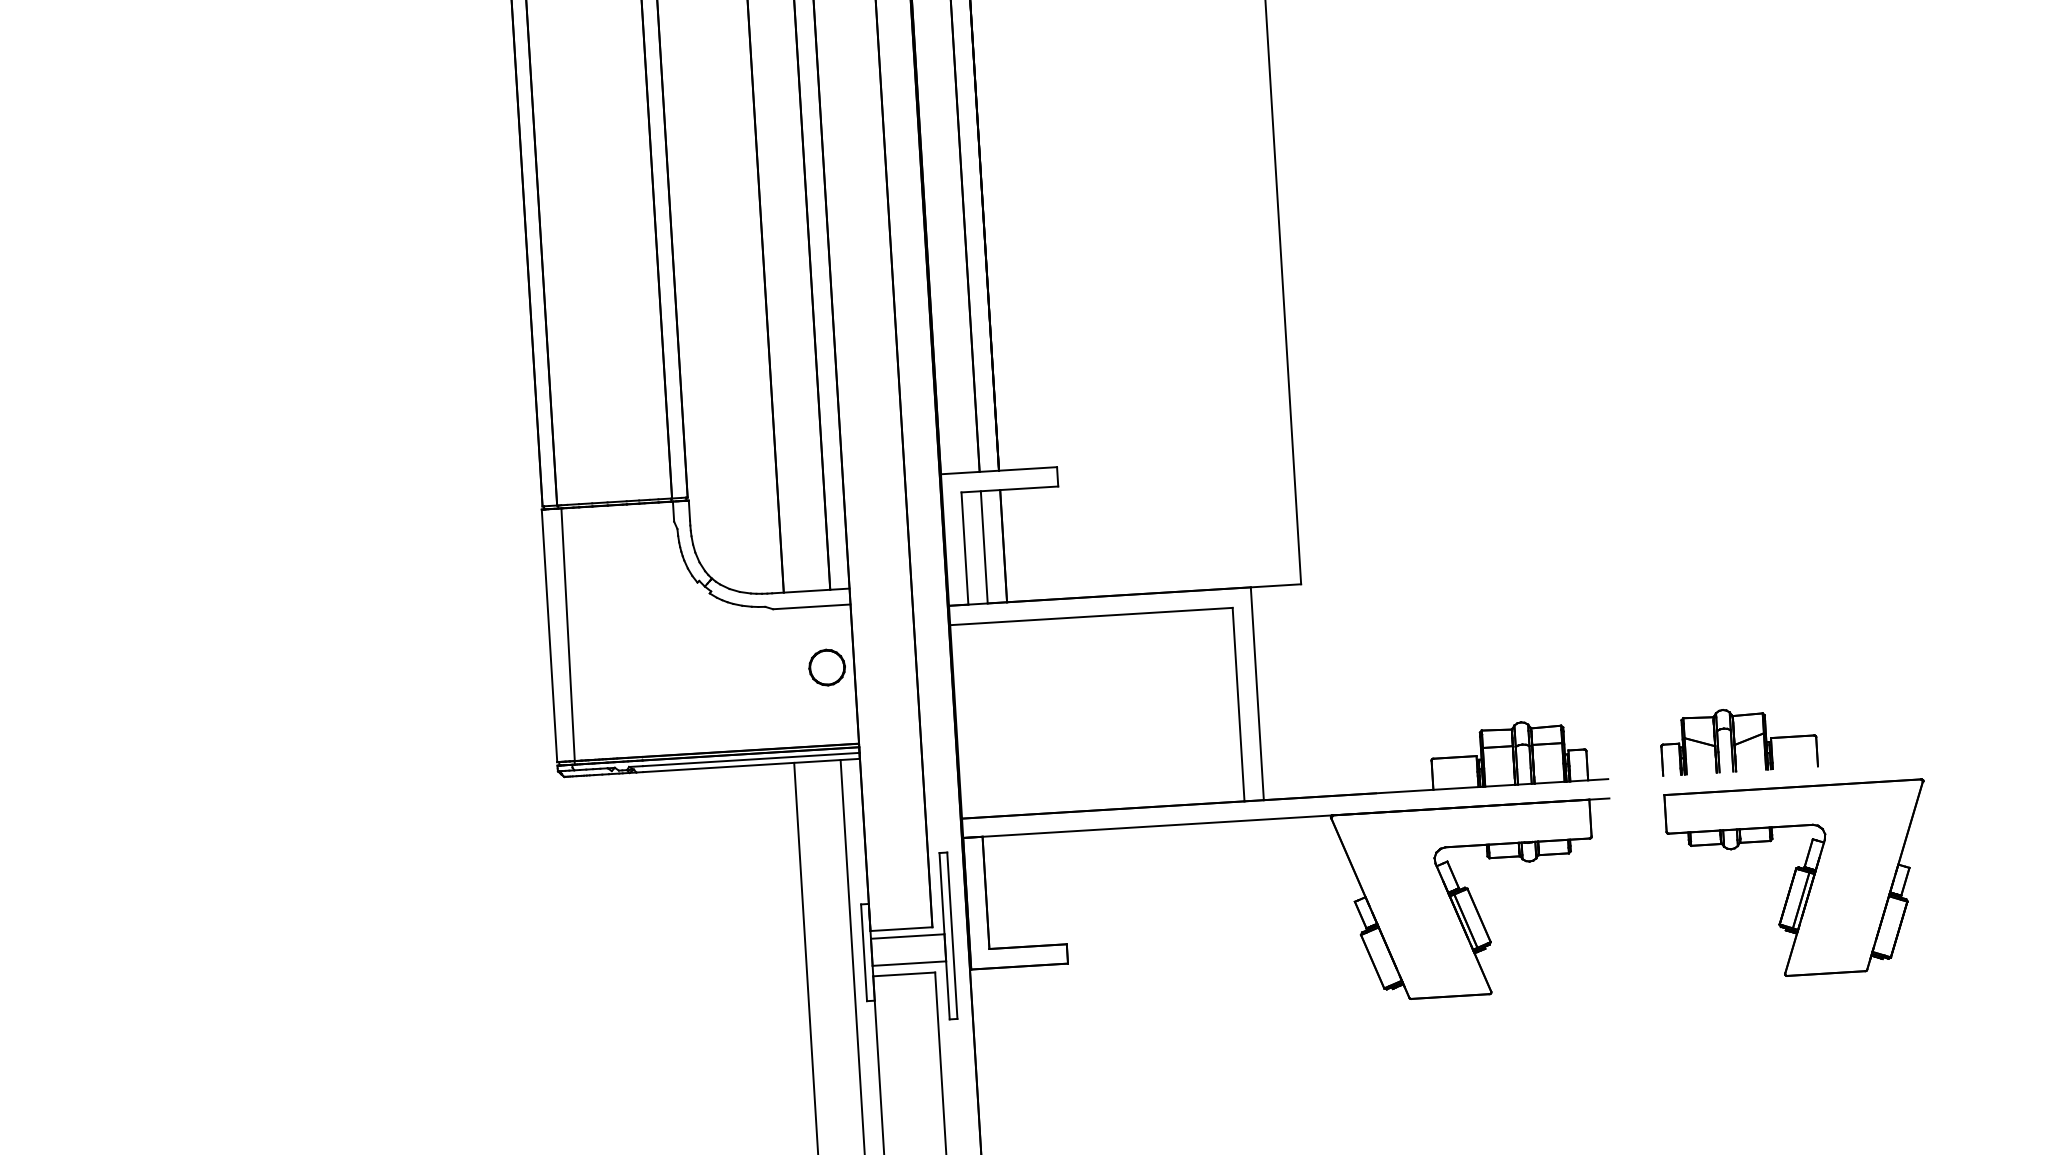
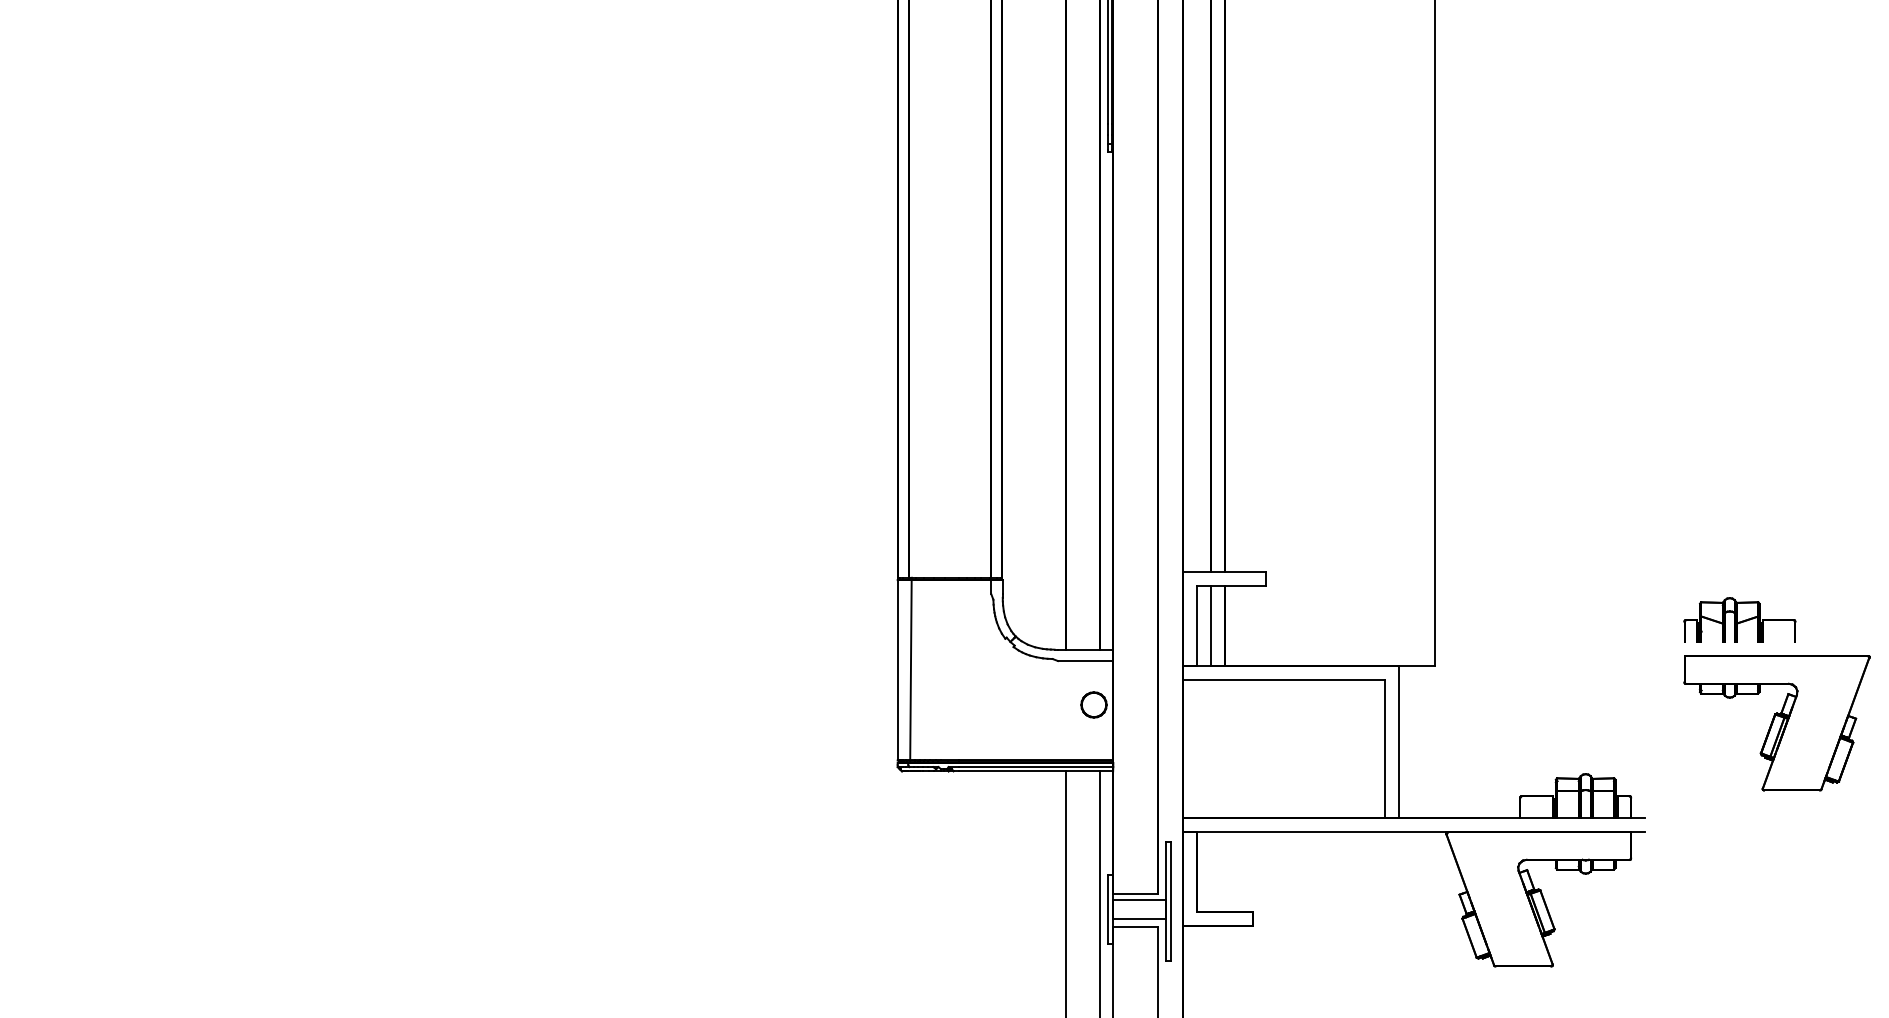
part: (1809, 845) -> (1785, 698), moved

